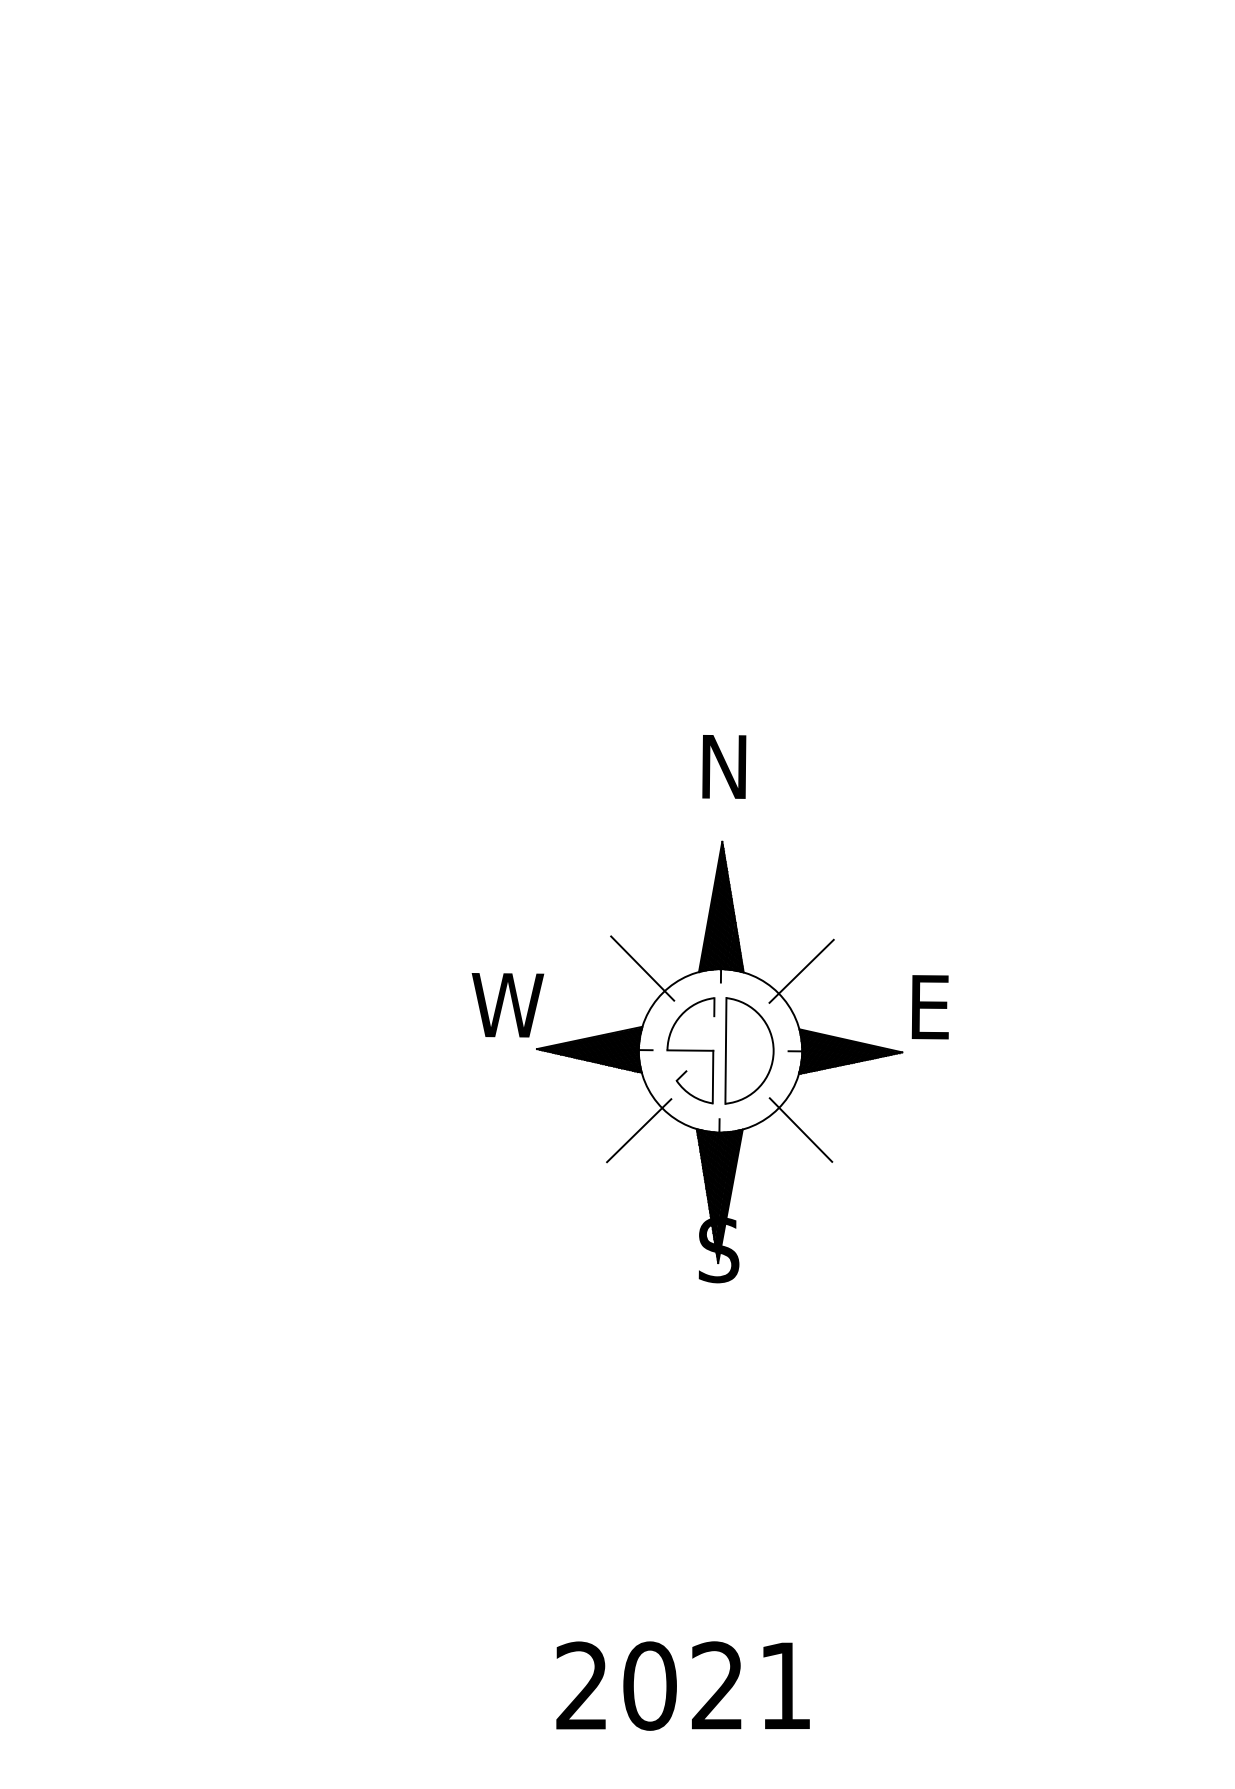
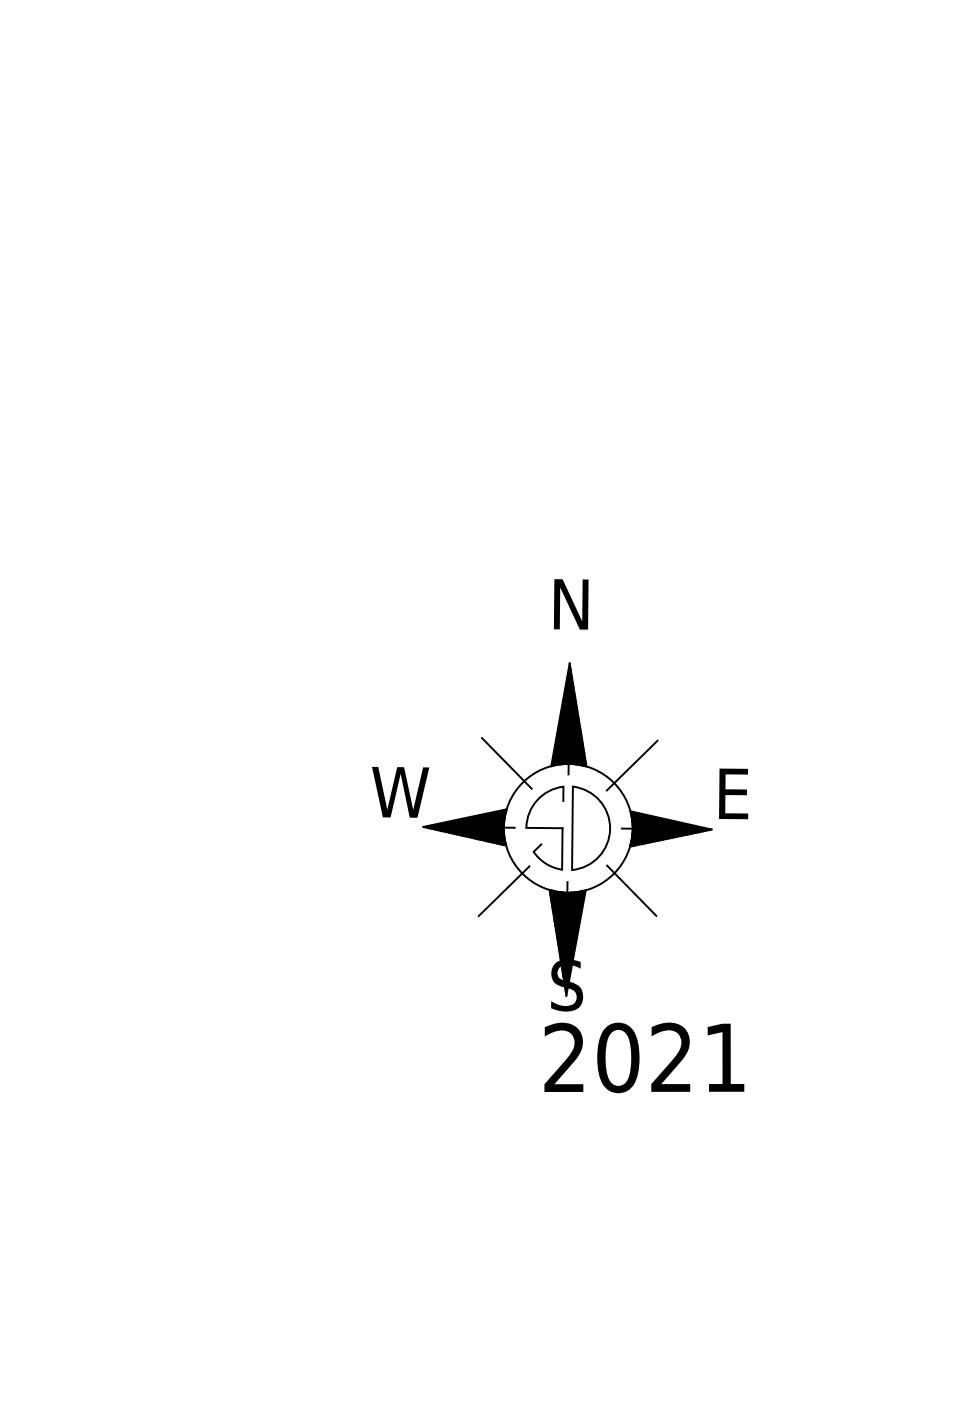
text: (682, 1685) -> (643, 1057), moved

